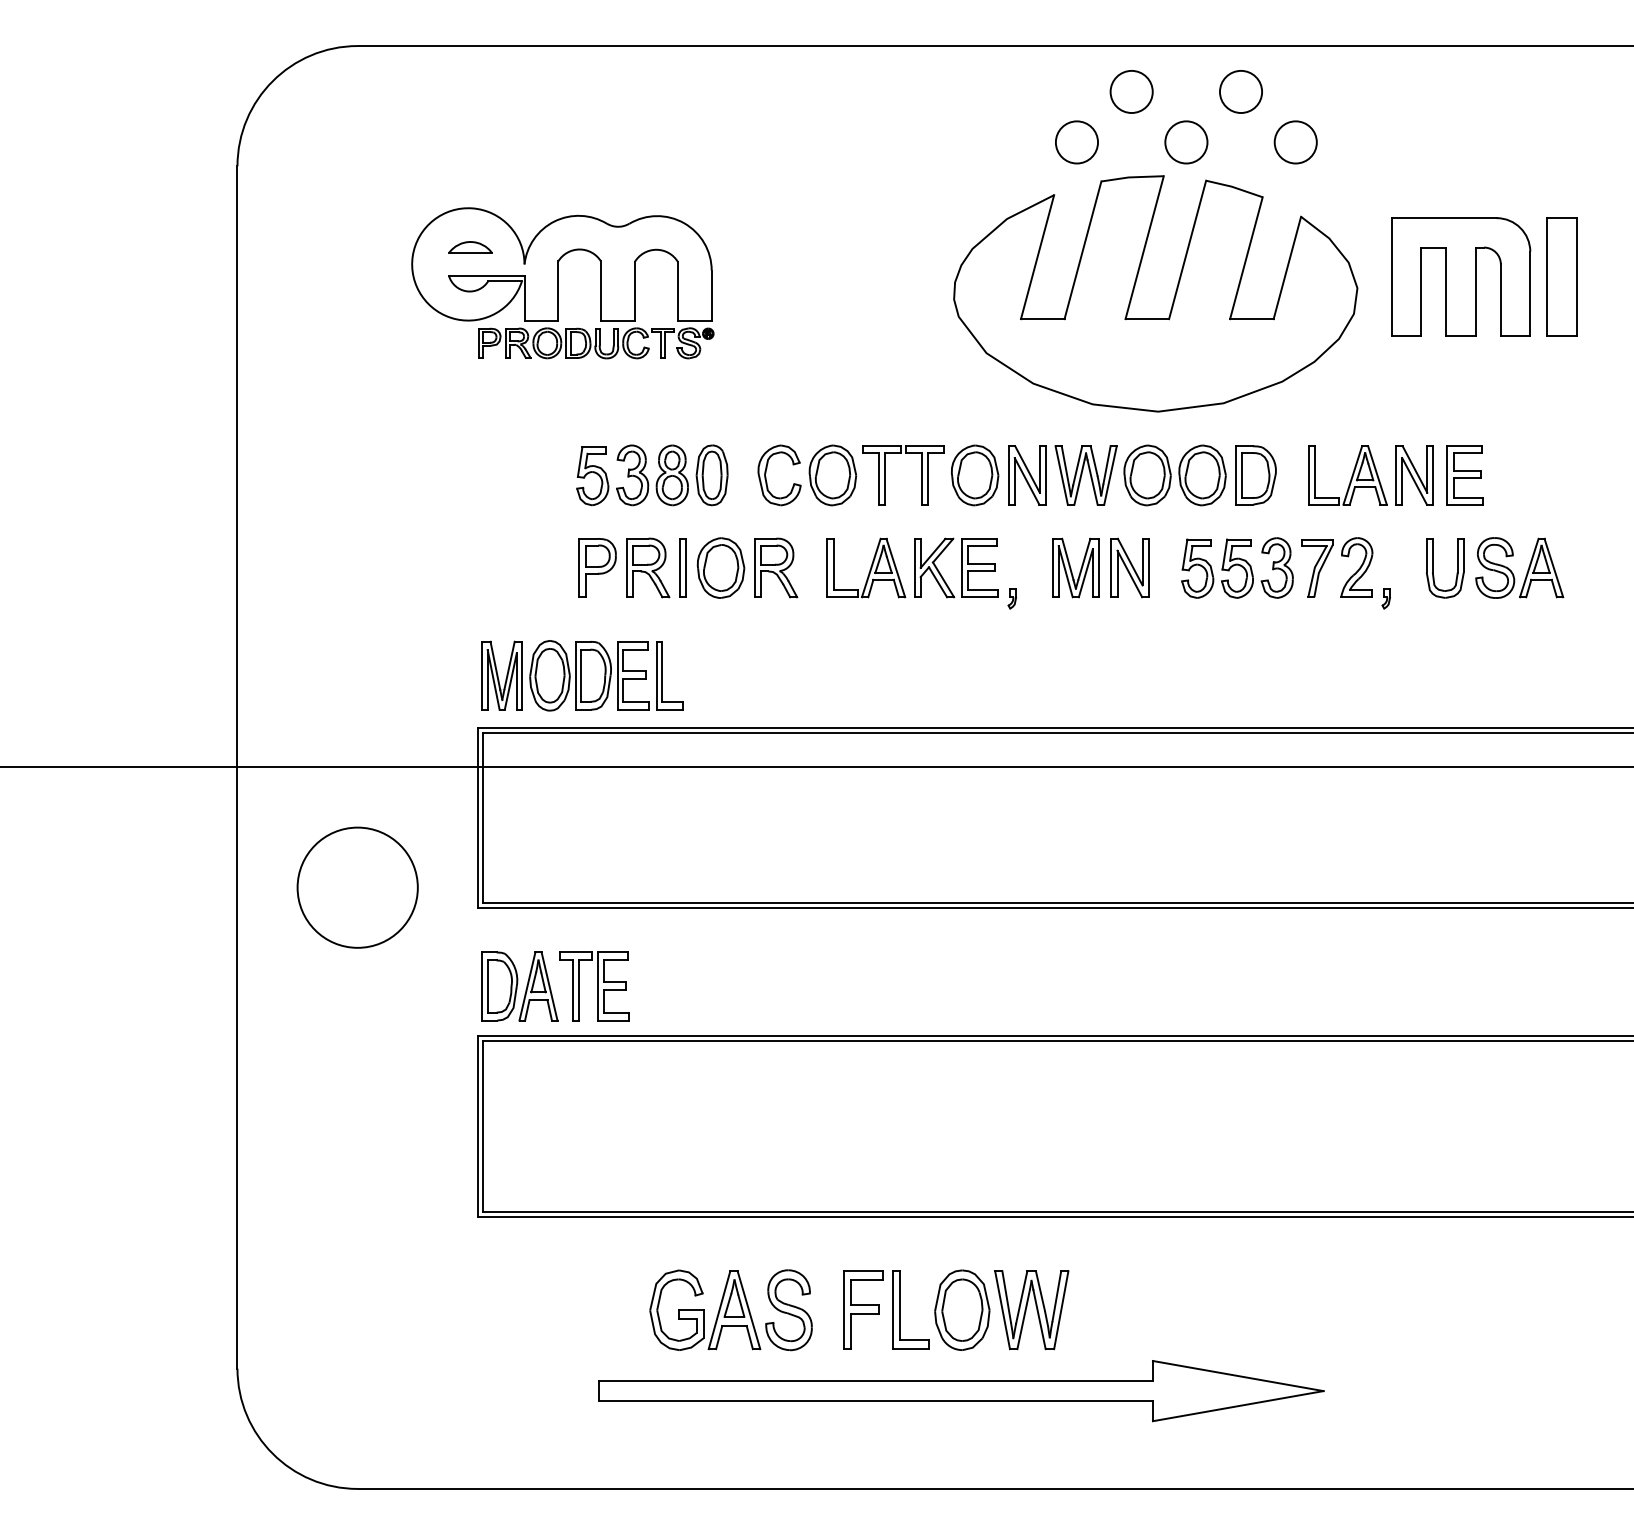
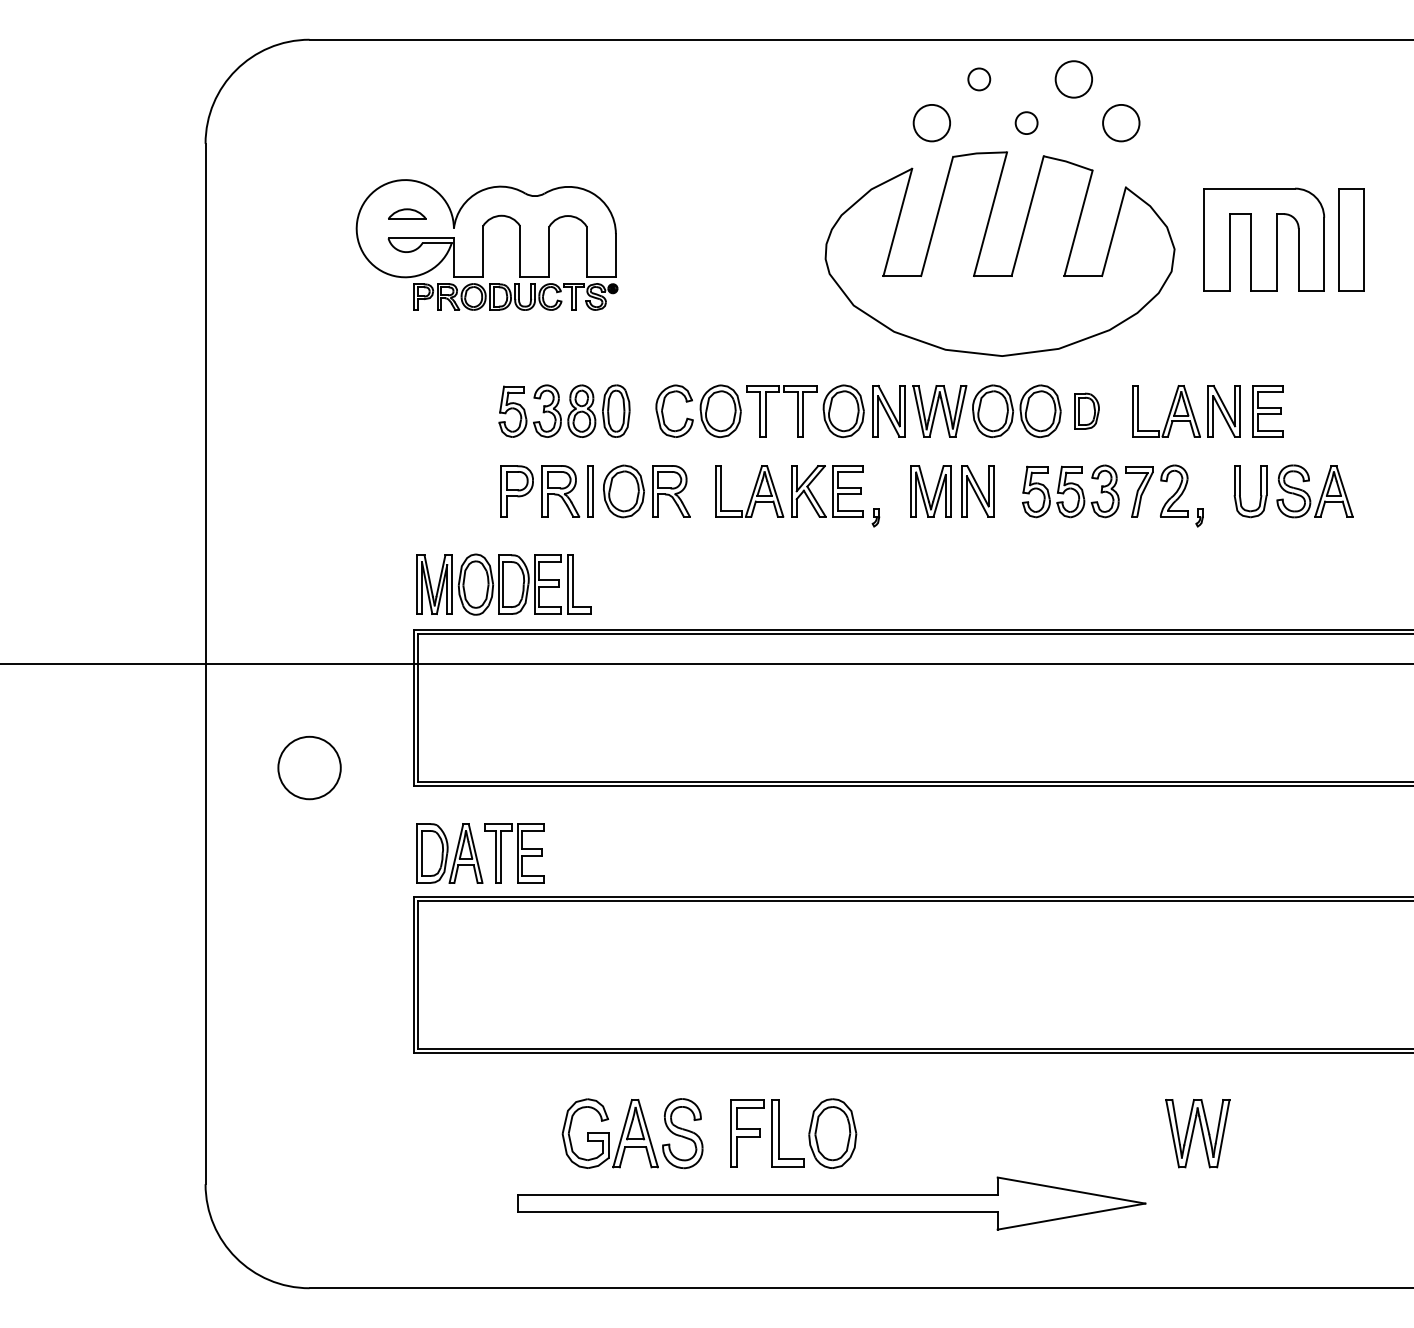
circle: (1131, 91) -> (979, 79), size x0.6
circle: (1186, 141) -> (1026, 122), size x0.6
part: (1255, 475) -> (1086, 411), size x0.7
circle: (357, 888) -> (309, 768), size x0.6
part: (1031, 1310) -> (1197, 1133), moved

